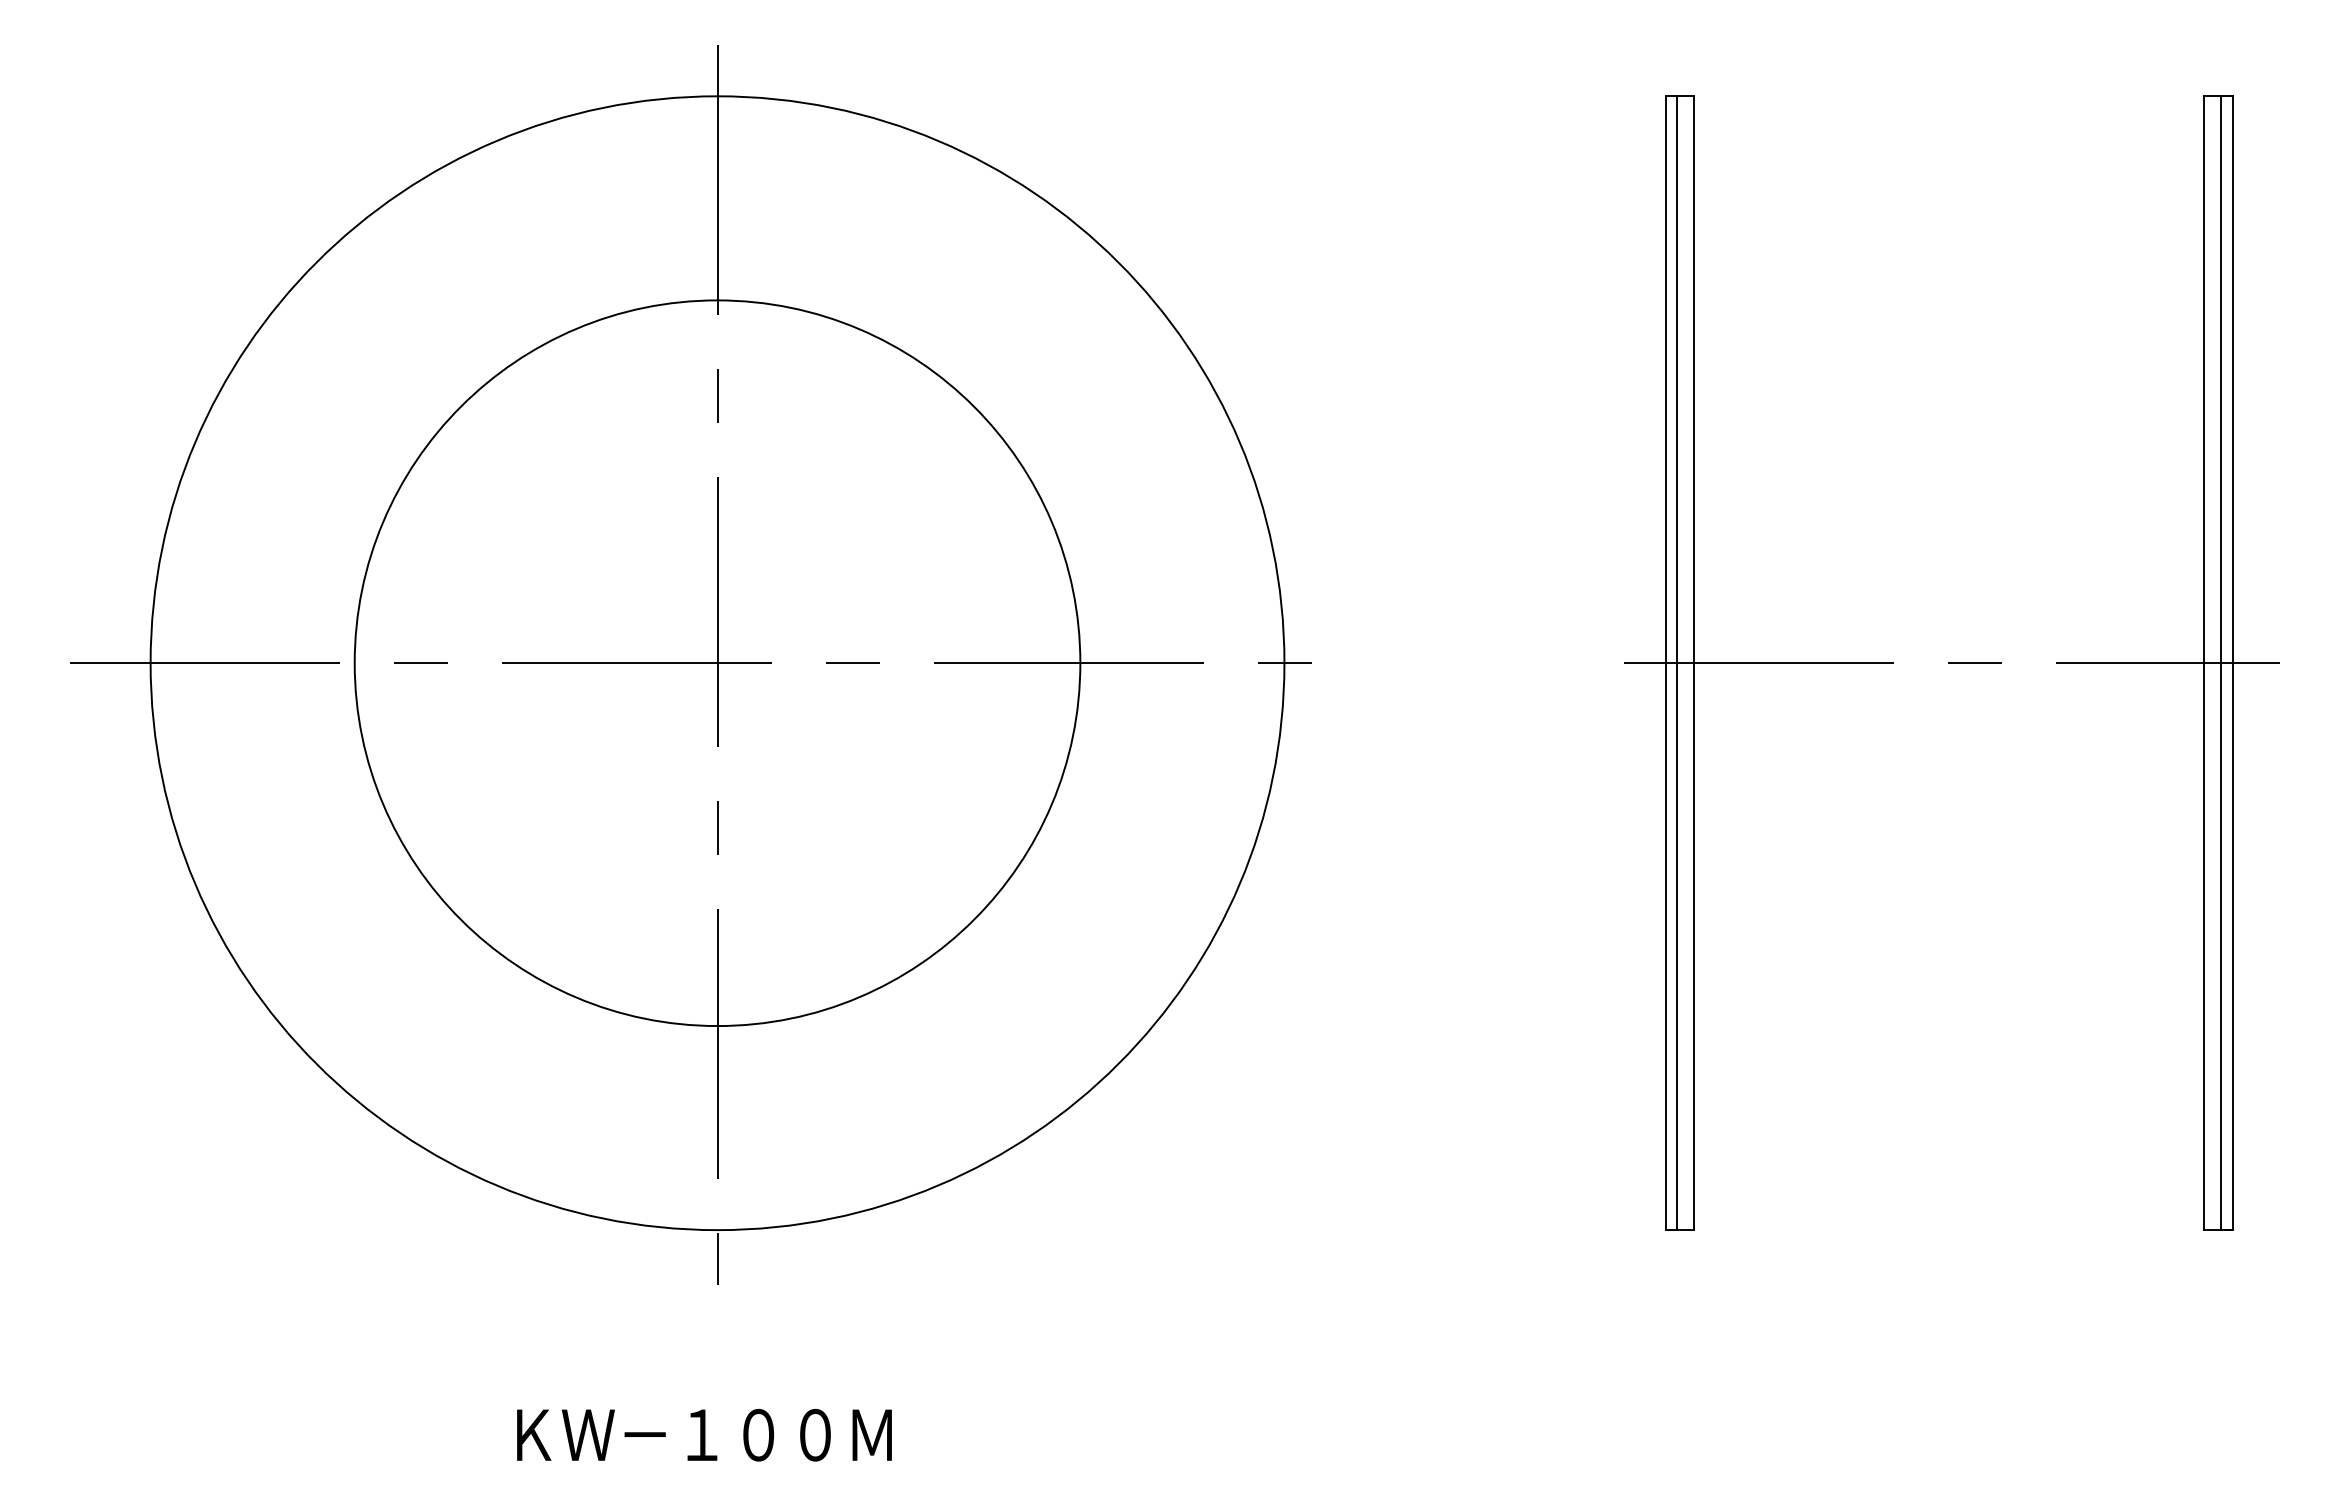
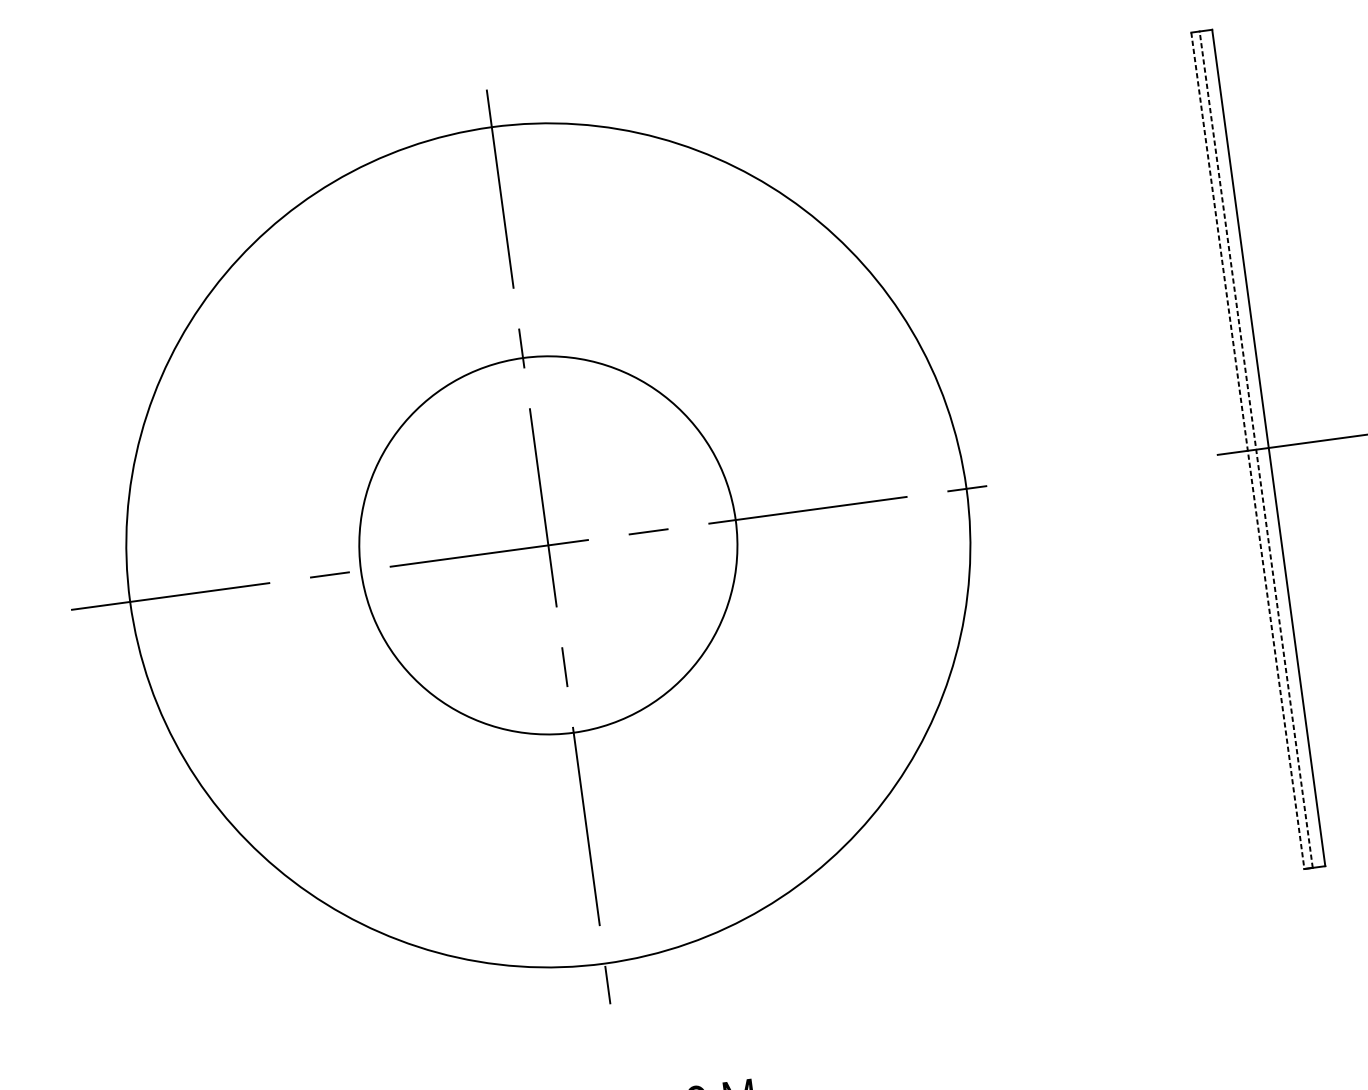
circle: (717, 663) -> (548, 545), size x0.7
line: (1665, 663) -> (1247, 451), solid -> dashed
line: (1677, 663) -> (1256, 449), solid -> dashed

